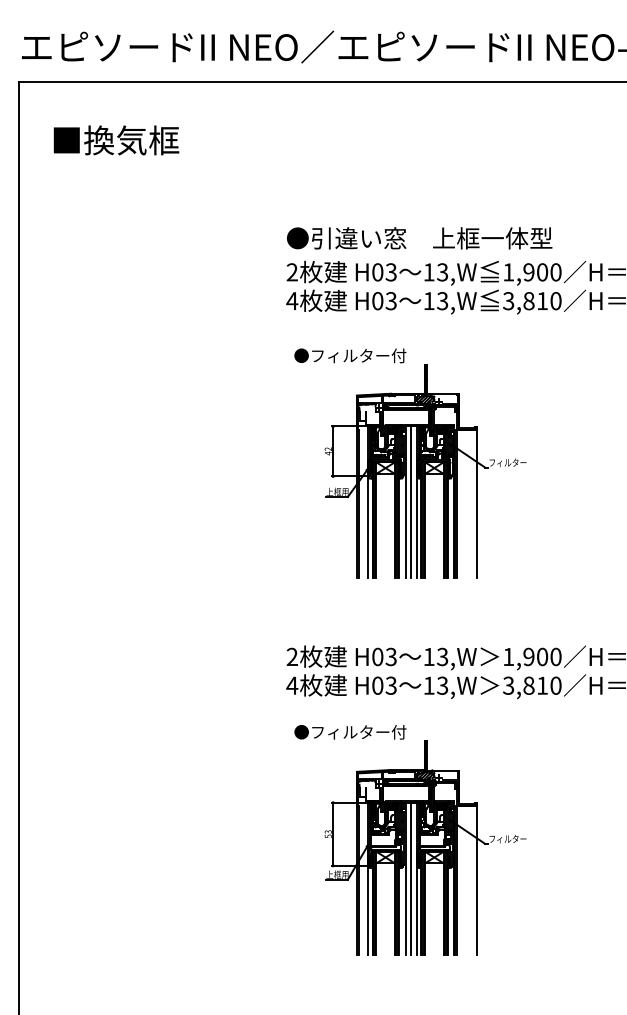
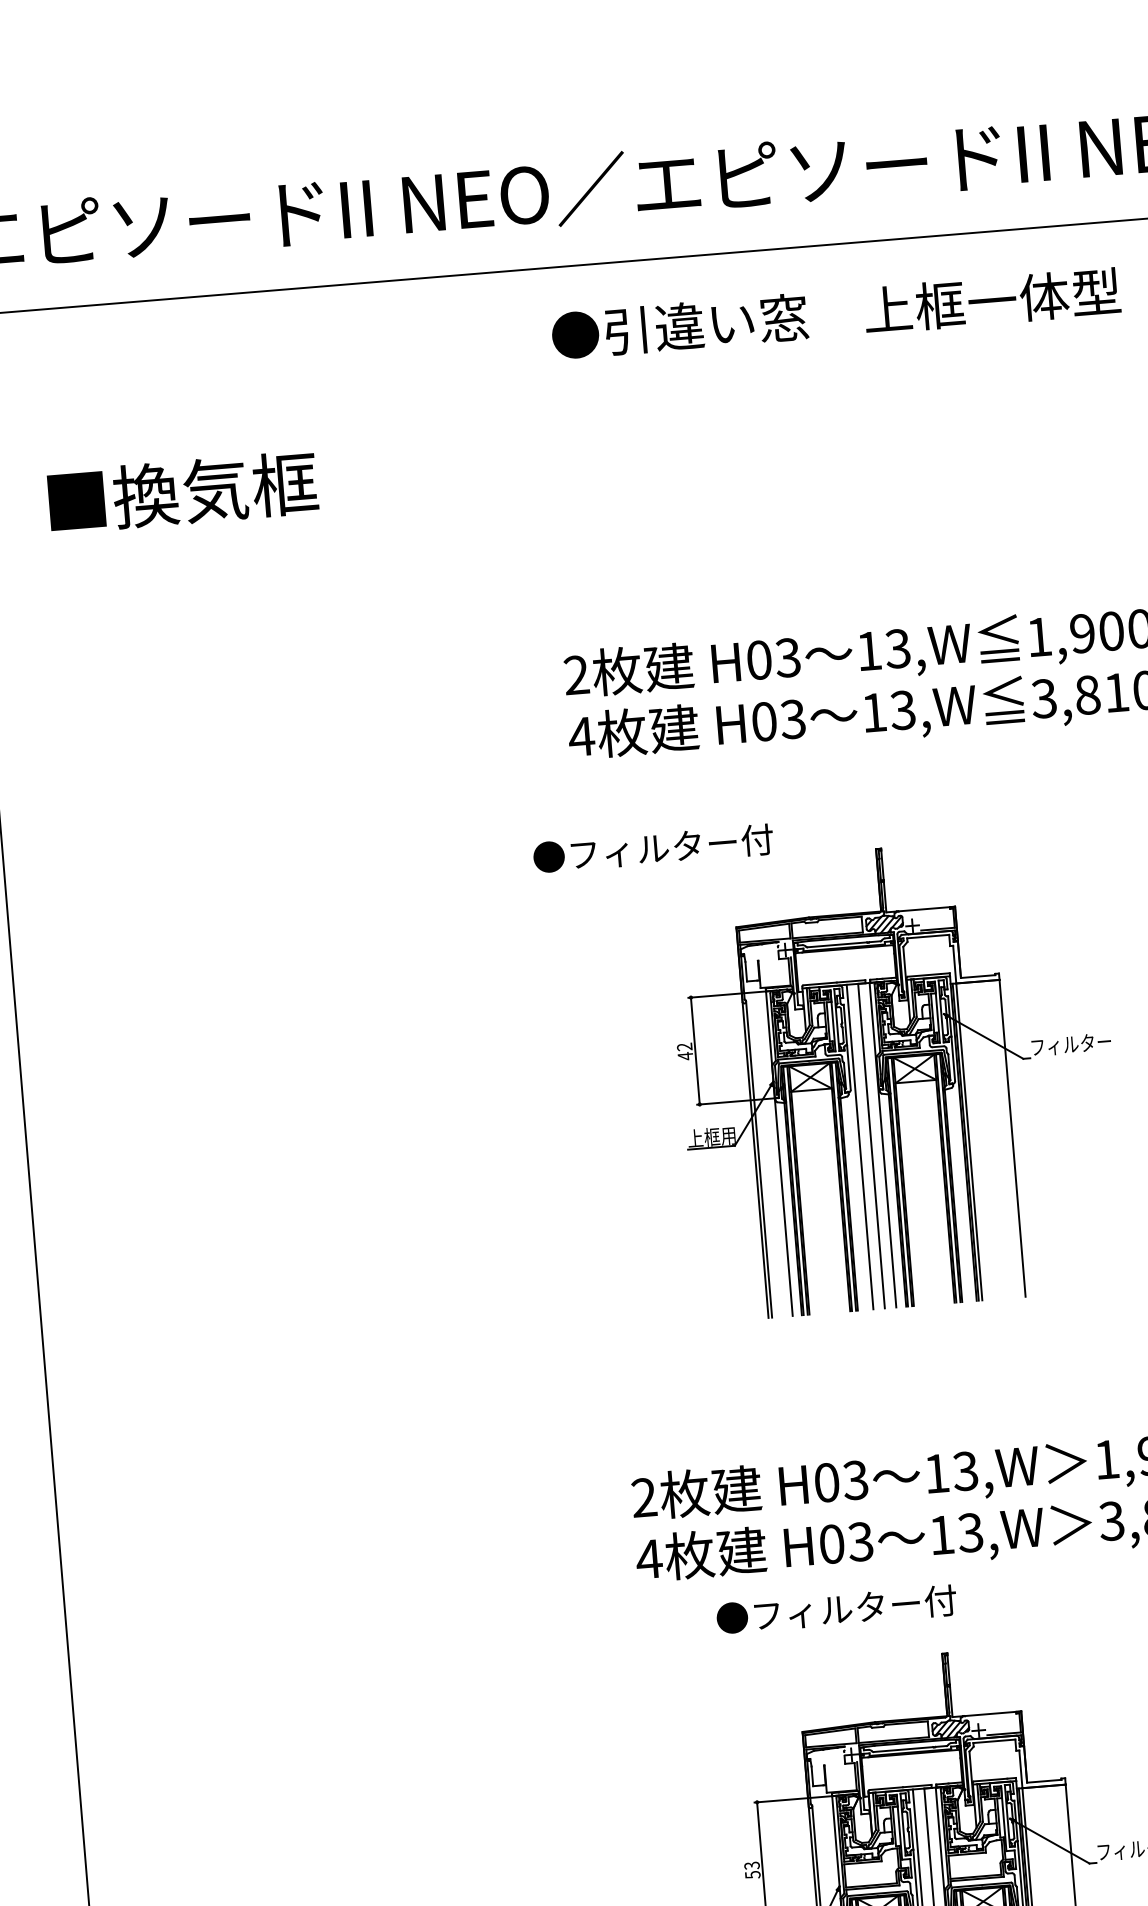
text: (116, 140) -> (183, 492), moved
text: (419, 238) -> (835, 314), moved
text: (350, 355) -> (653, 847), moved
text: (350, 732) -> (836, 1610), moved

